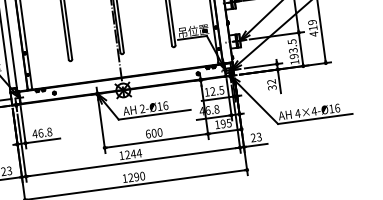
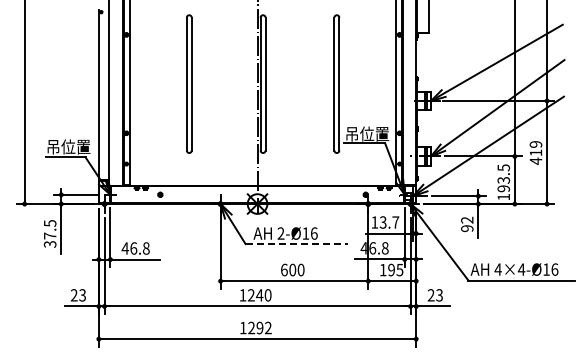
text: (272, 87) -> (467, 228), 32 -> 92
text: (217, 90) -> (389, 222), 12.5 -> 13.7
line: (155, 114) -> (297, 244), solid -> dashed
text: (138, 153) -> (267, 295), 1244 -> 1240
text: (142, 175) -> (268, 327), 1290 -> 1292

